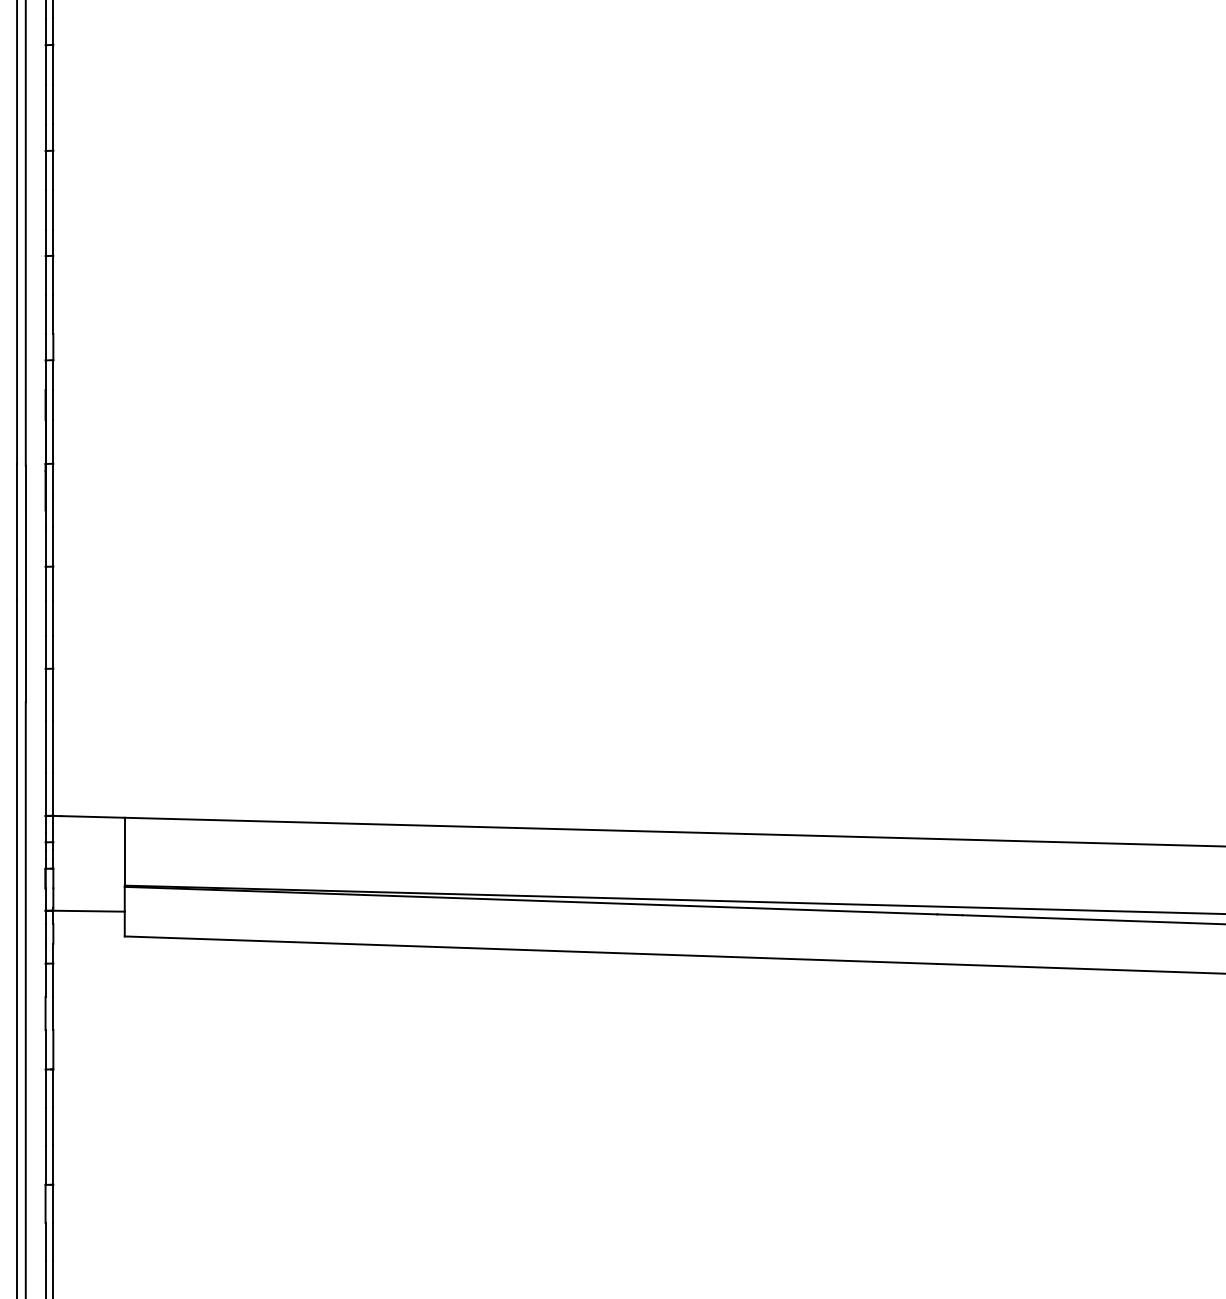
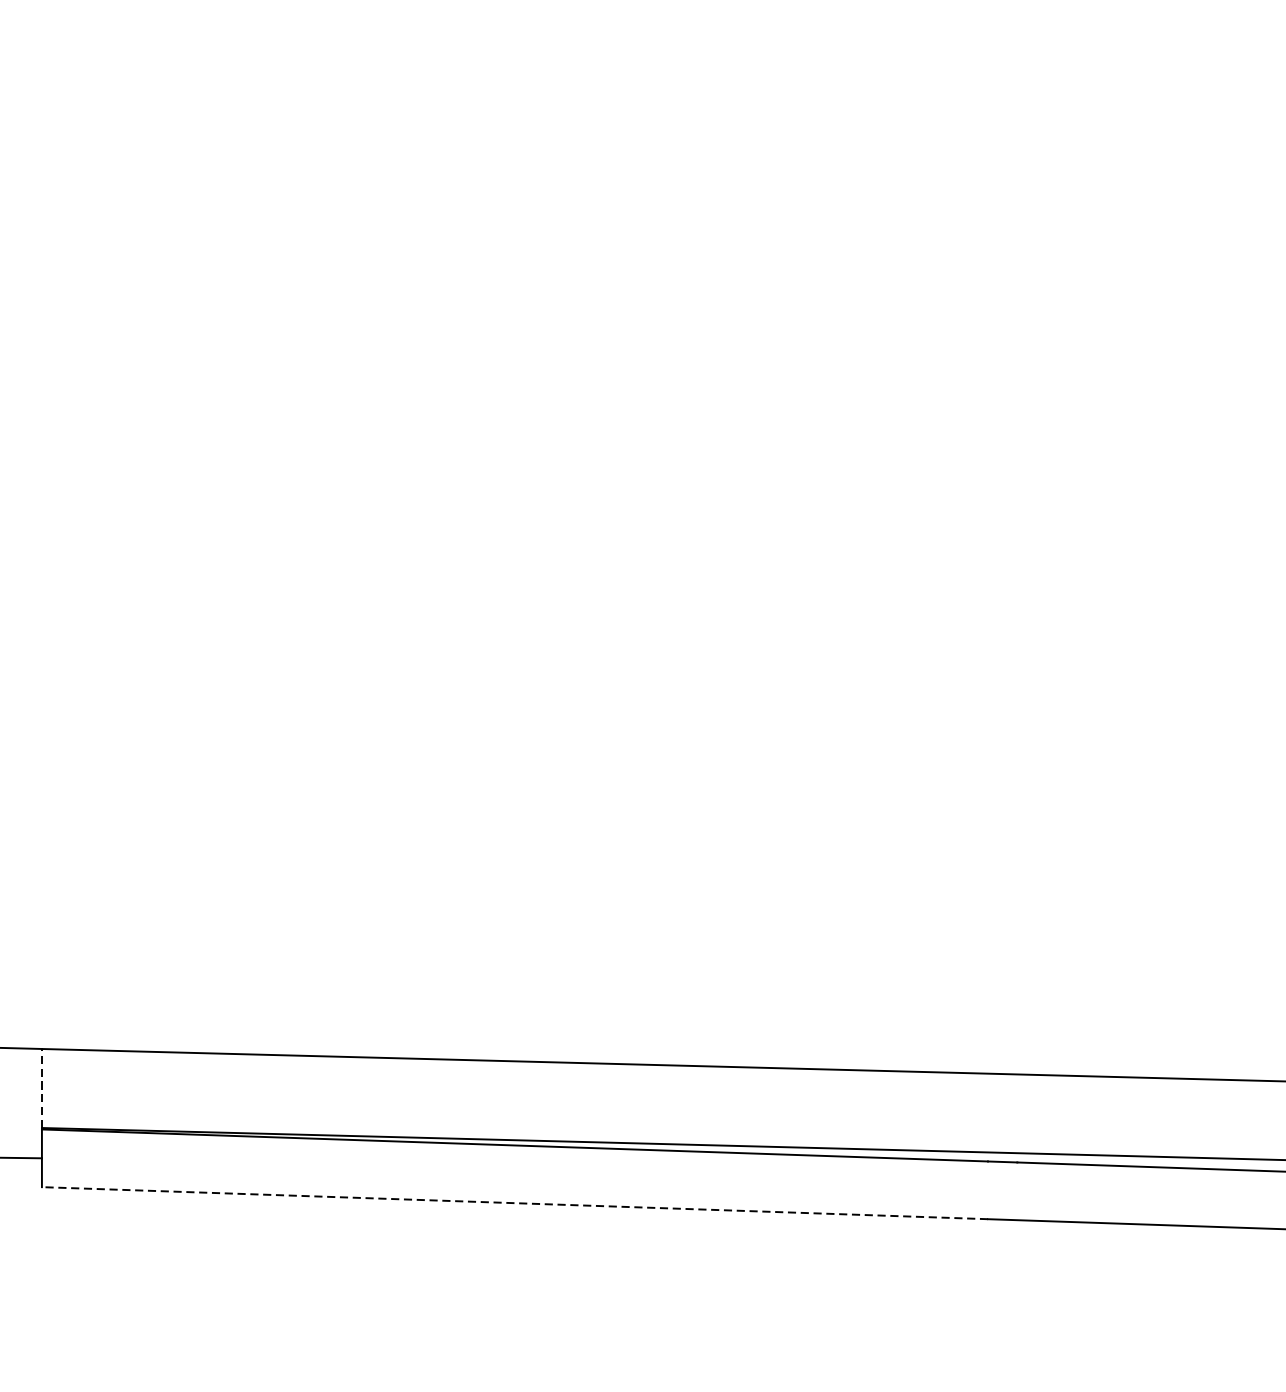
line: (124, 851) -> (41, 1088), solid -> dashed
line: (531, 950) -> (515, 1203), solid -> dashed

